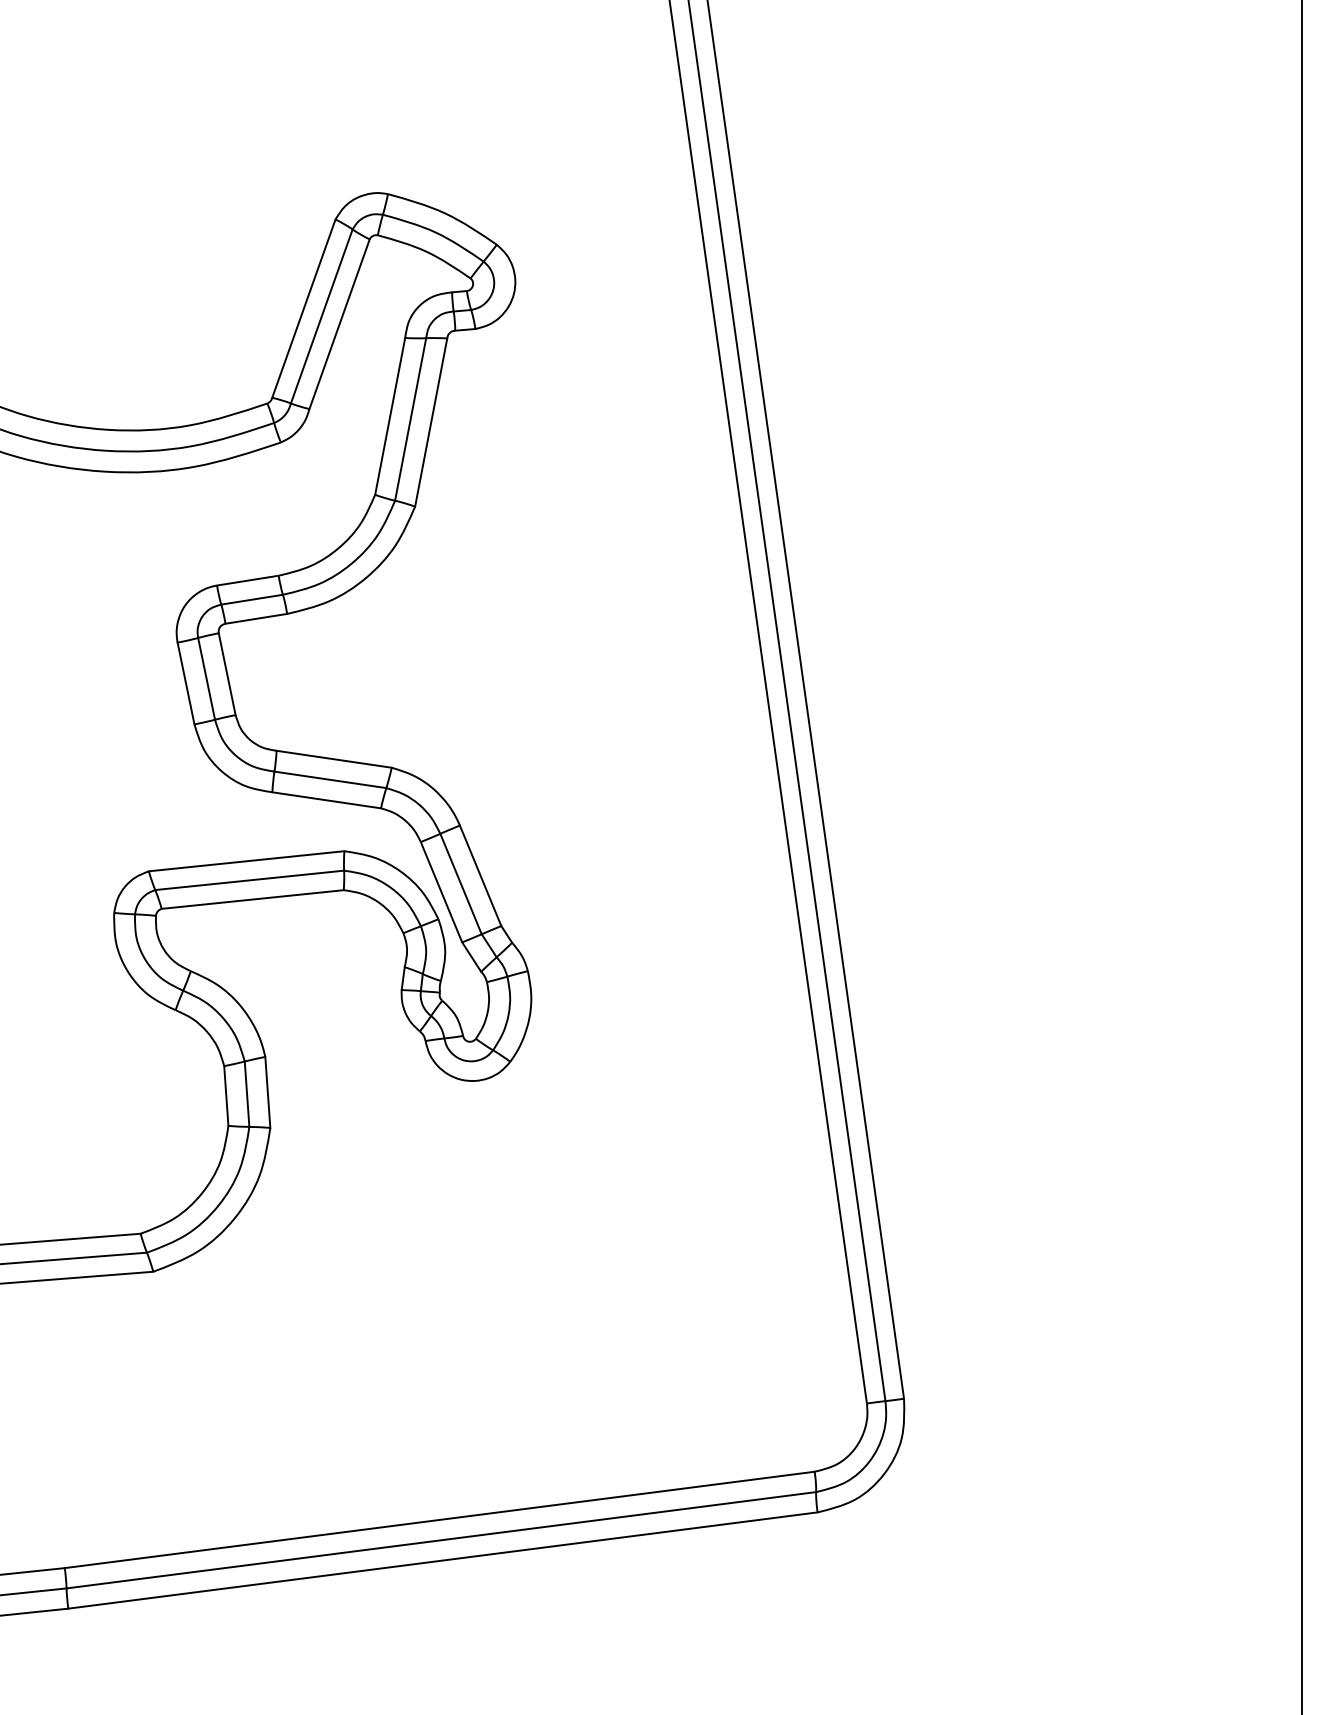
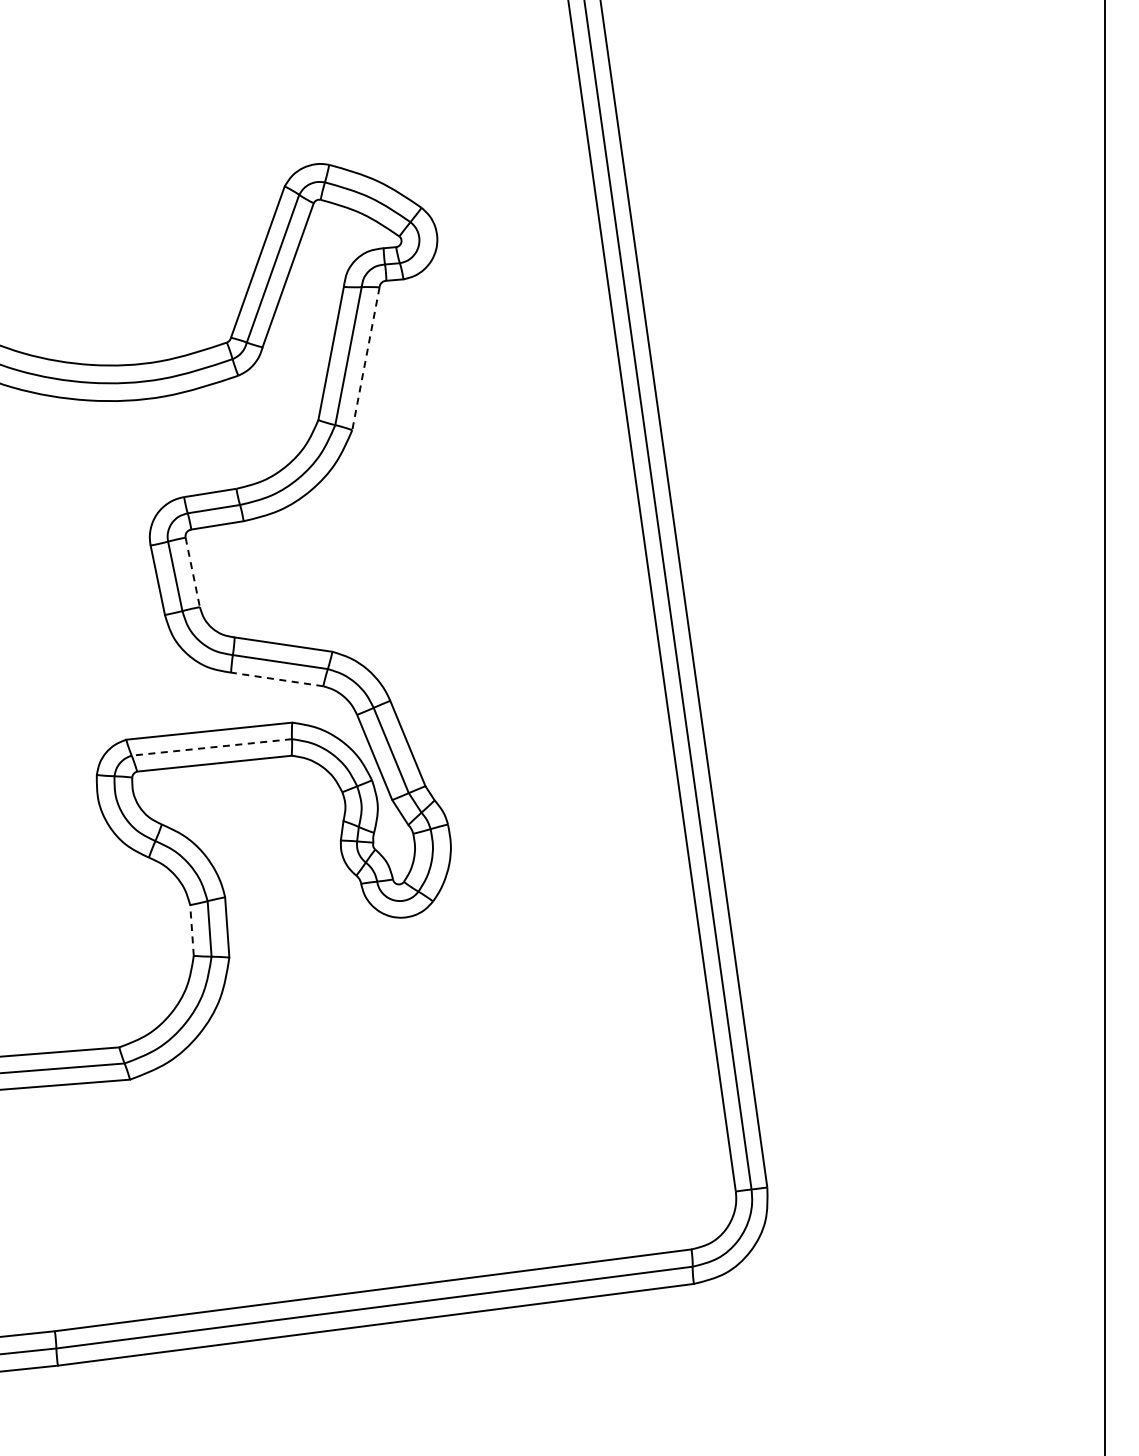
line: (430, 422) -> (365, 358), solid -> dashed
line: (226, 674) -> (192, 572), solid -> dashed
line: (327, 800) -> (277, 679), solid -> dashed
line: (249, 880) -> (211, 747), solid -> dashed
line: (225, 1094) -> (191, 929), solid -> dashed

